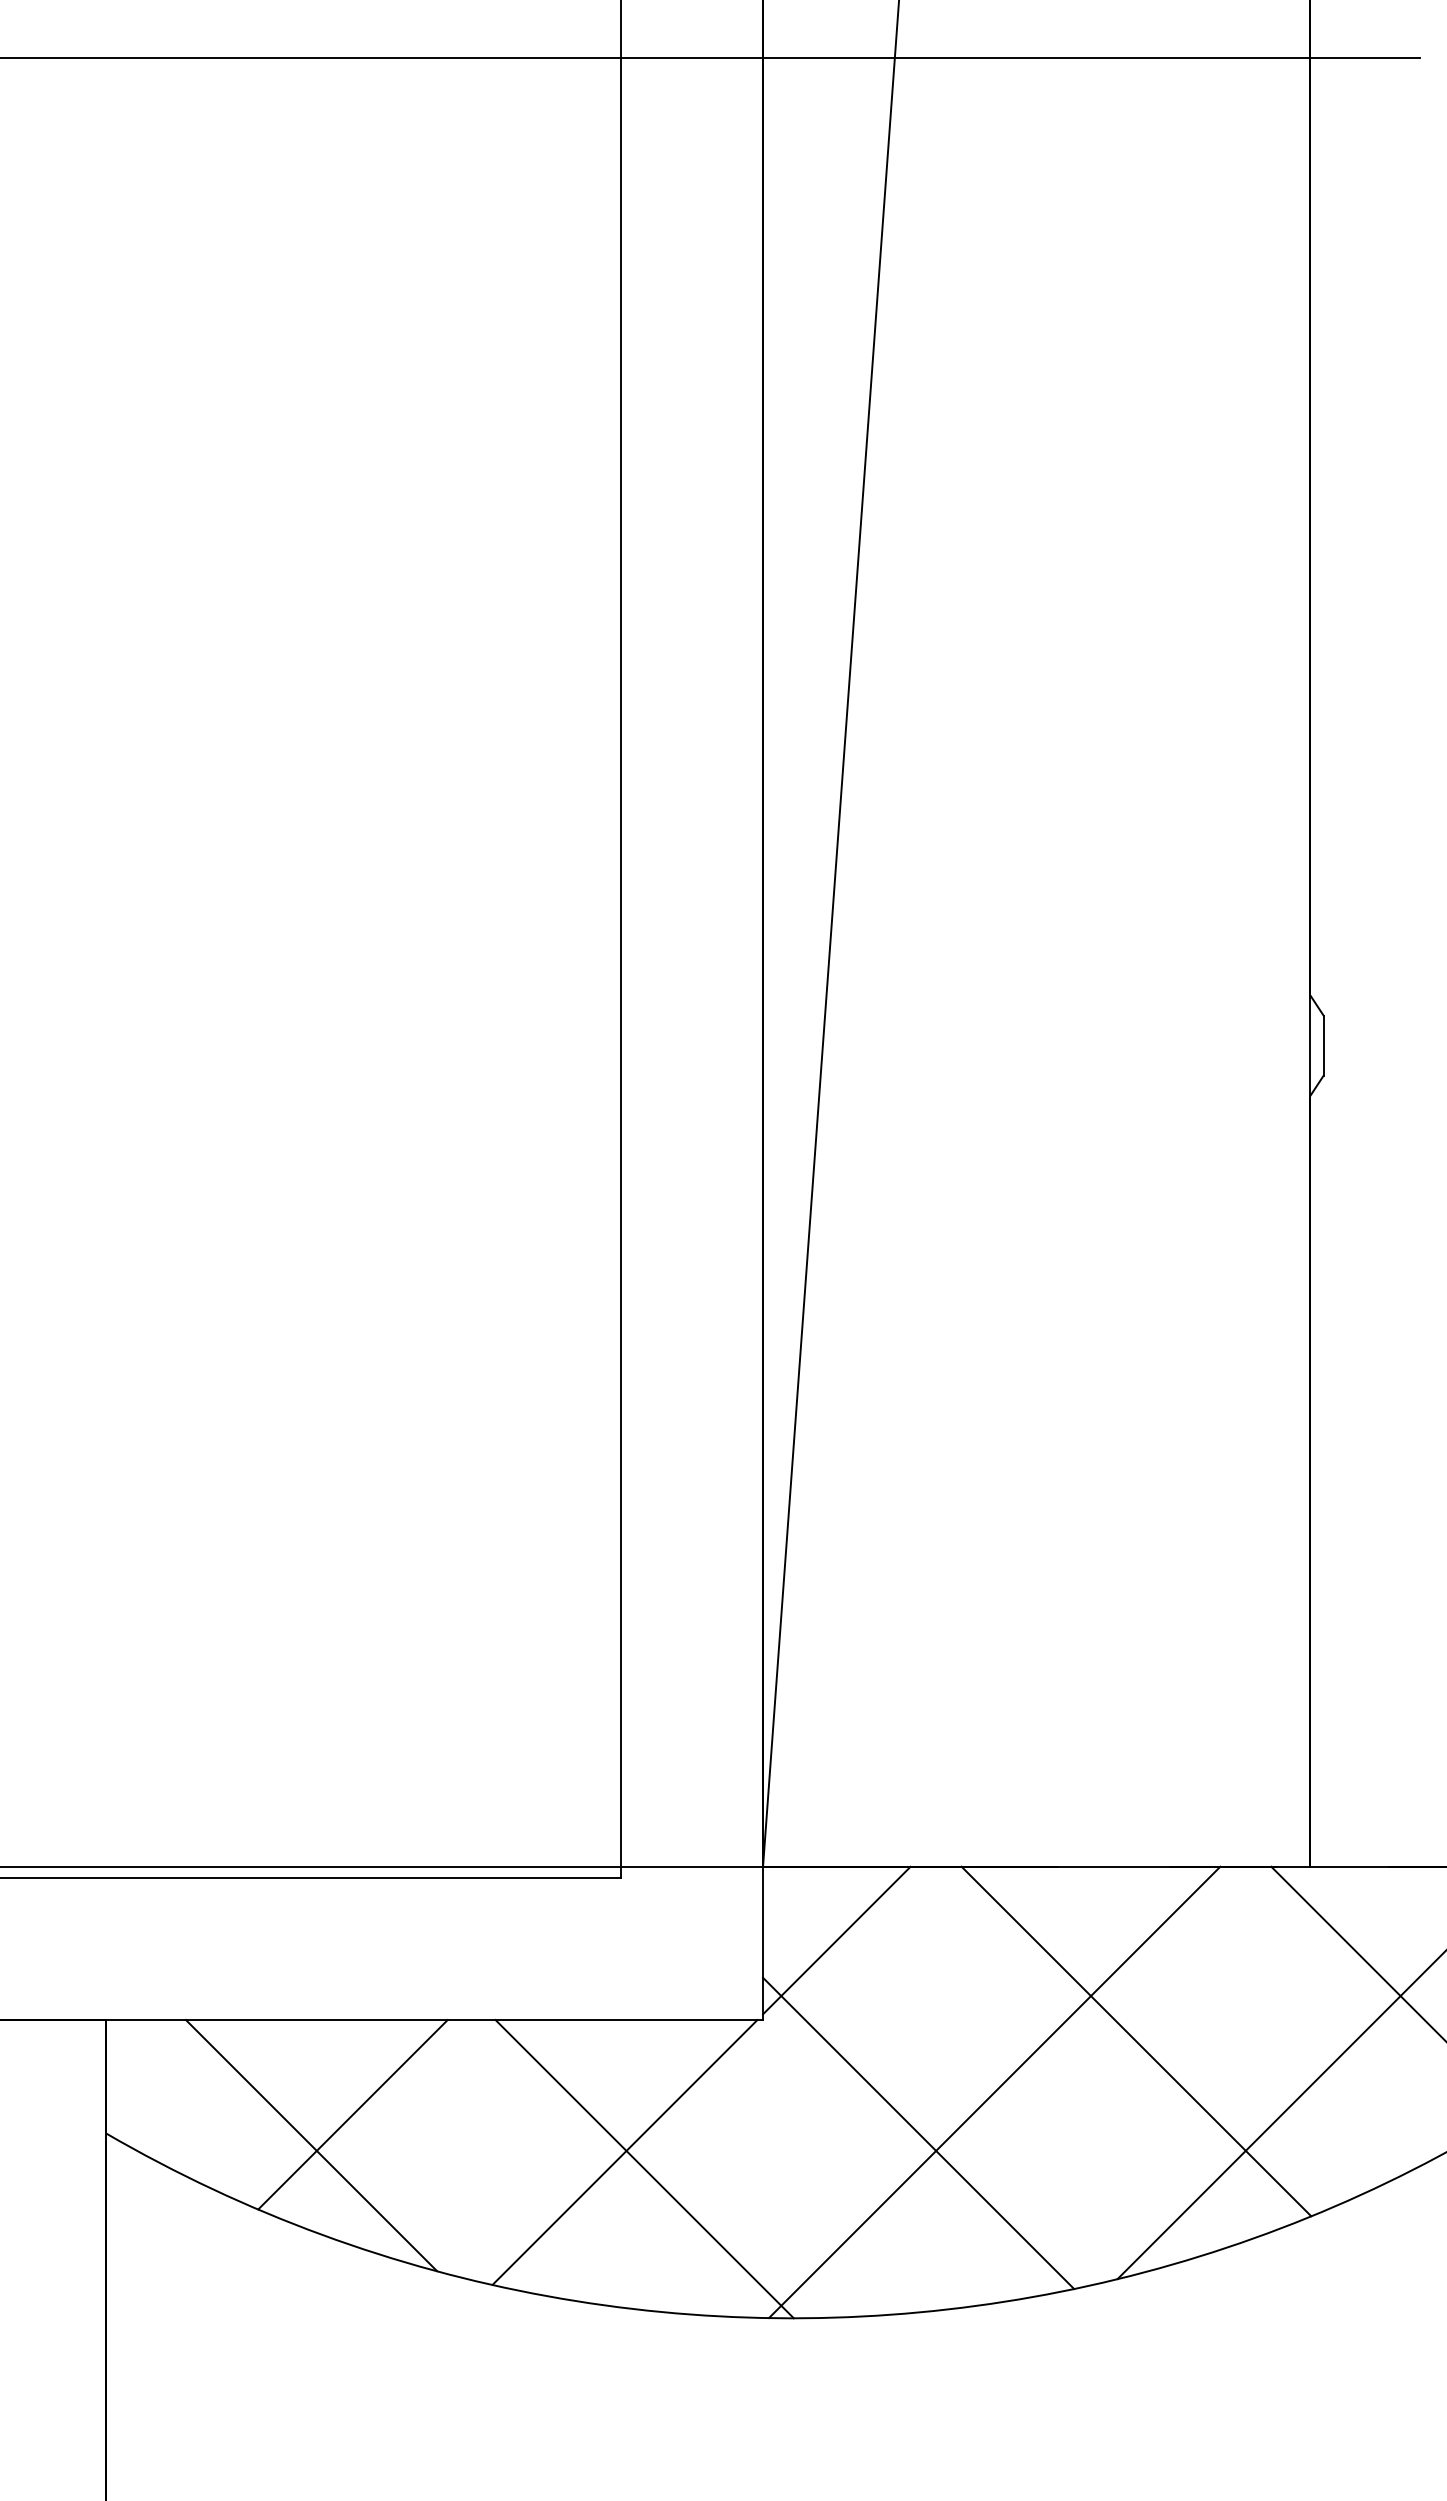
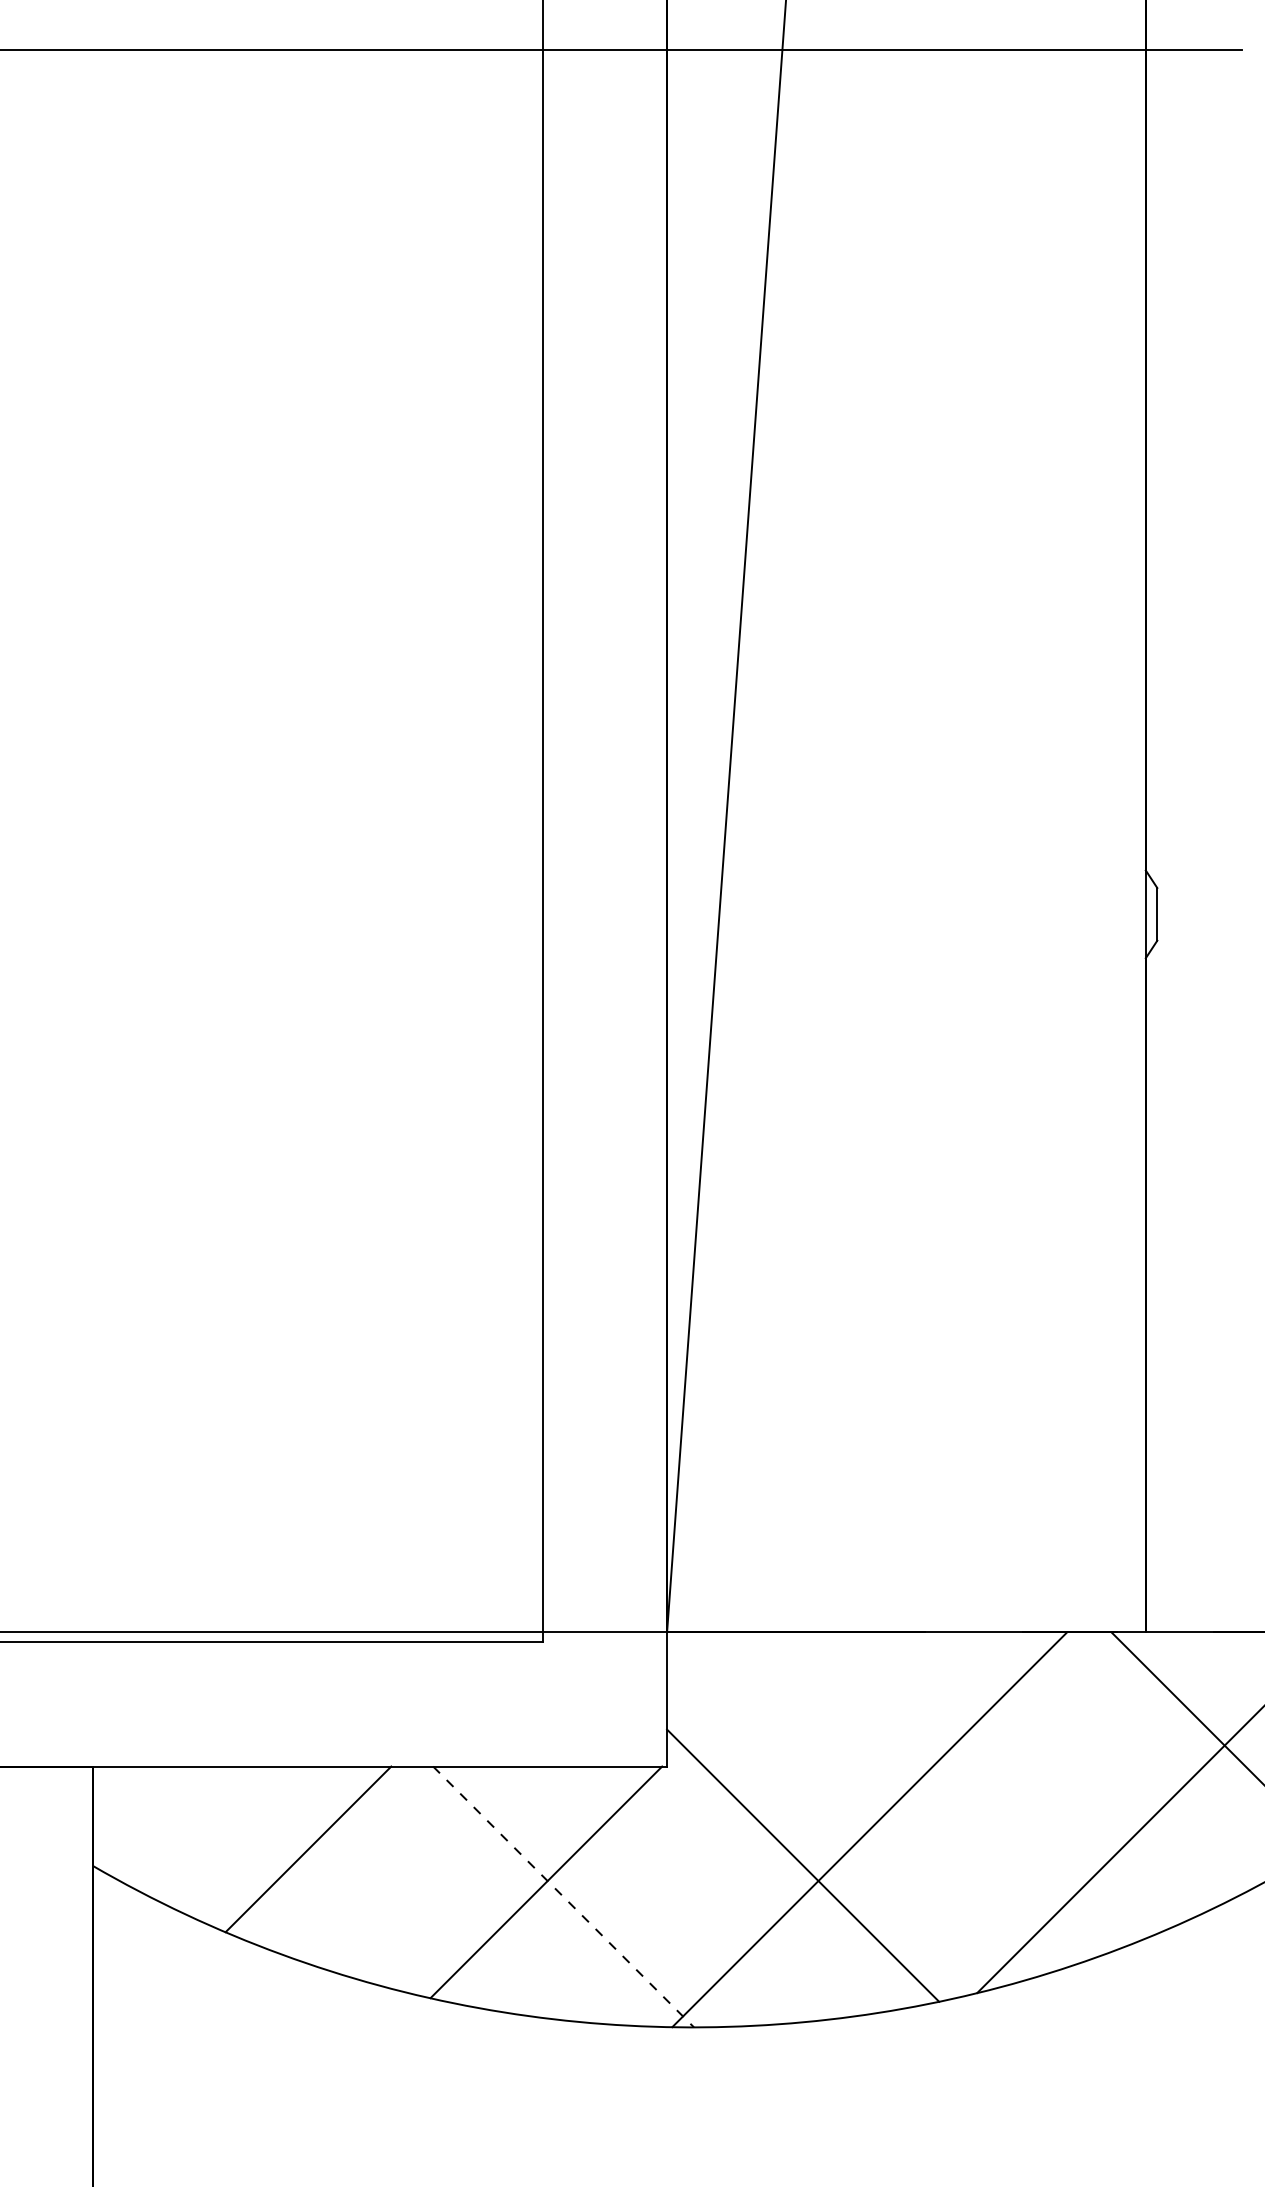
line: (836, 1940) -> (731, 1696), removed
line: (1136, 2041) -> (993, 1785), removed
line: (311, 2145) -> (272, 1876), removed
line: (644, 2169) -> (563, 1897), solid -> dashed

